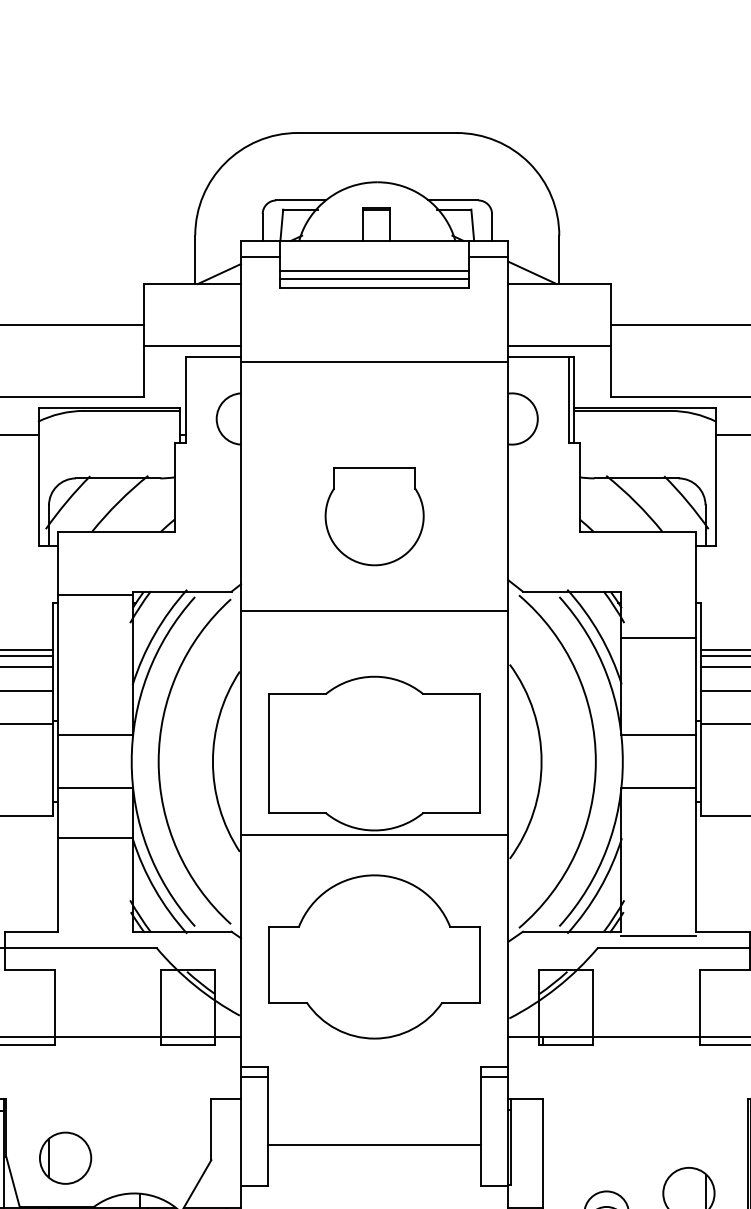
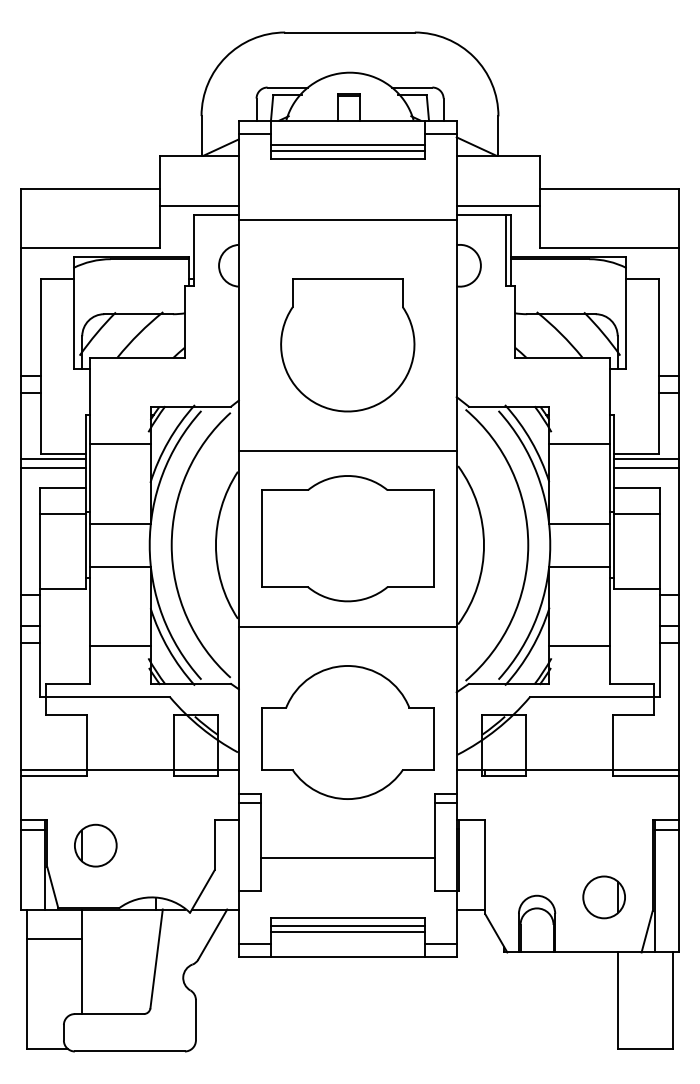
part: (374, 516) -> (347, 345), size x1.67
line: (94, 595) -> (119, 444), moved
line: (374, 611) -> (347, 450), moved
line: (374, 834) -> (347, 626), moved
line: (94, 837) -> (119, 646), moved
line: (658, 936) -> (579, 646), moved
part: (374, 956) -> (347, 732), moved
part: (65, 1158) -> (95, 845), moved

